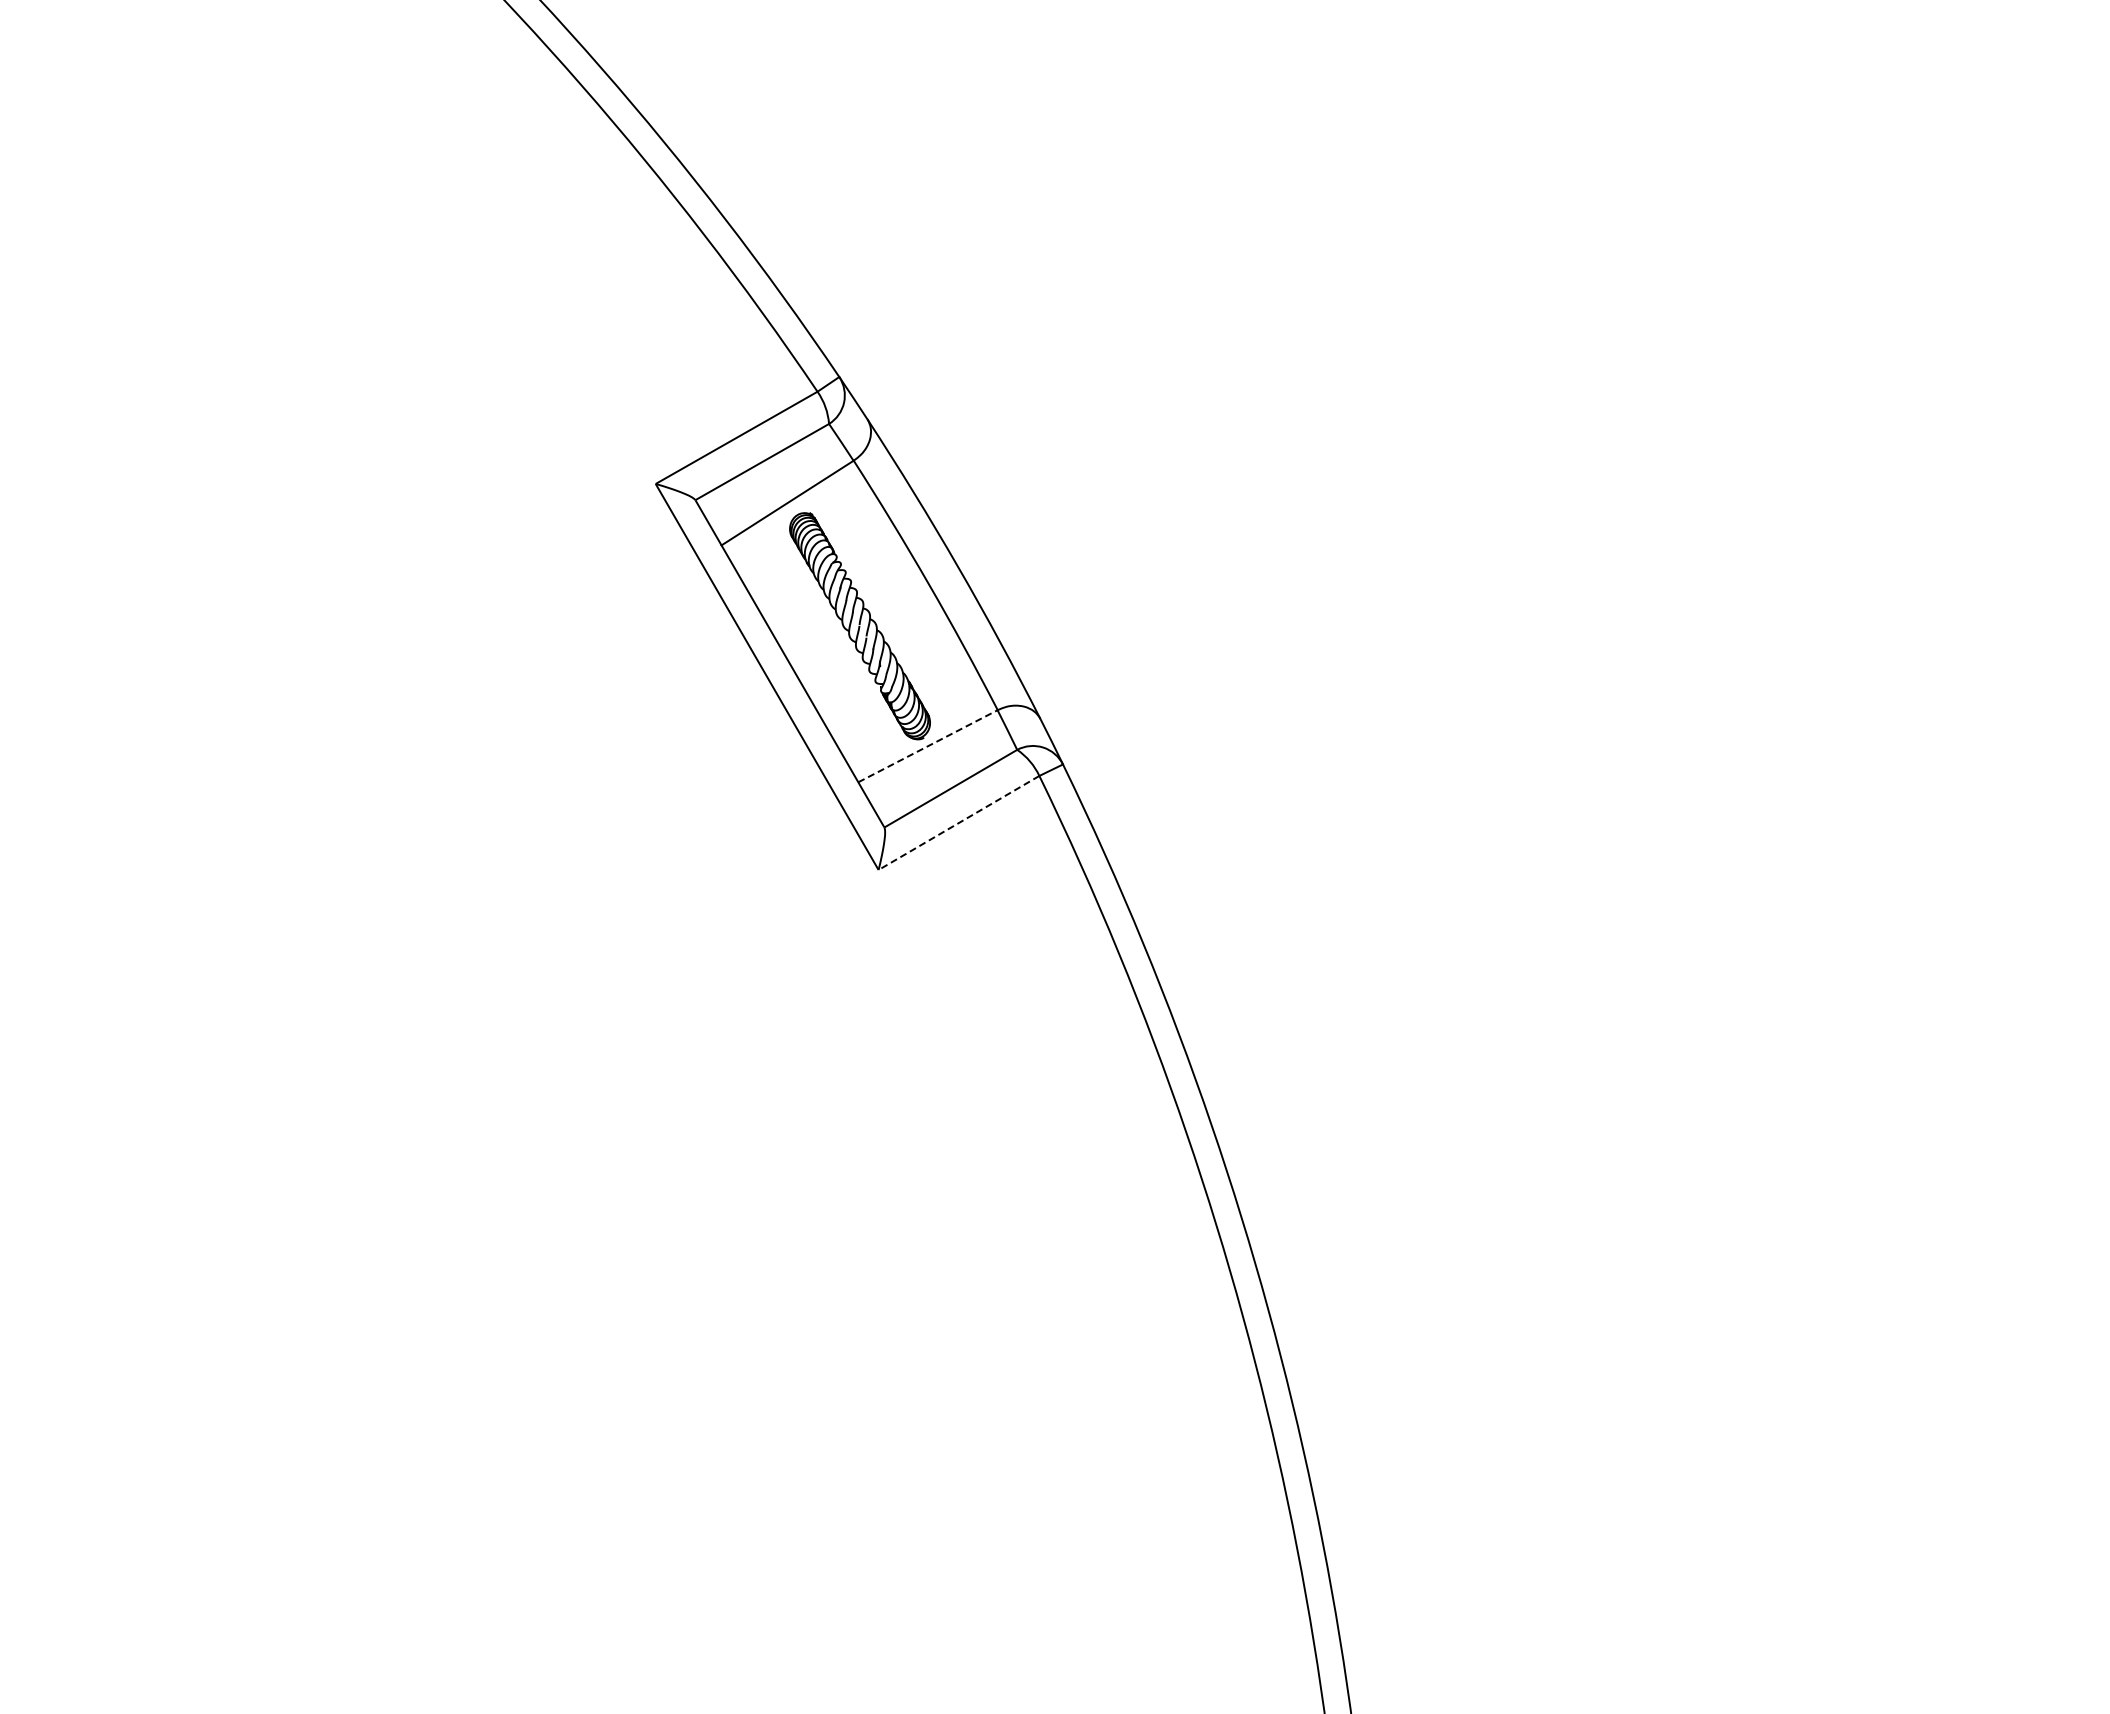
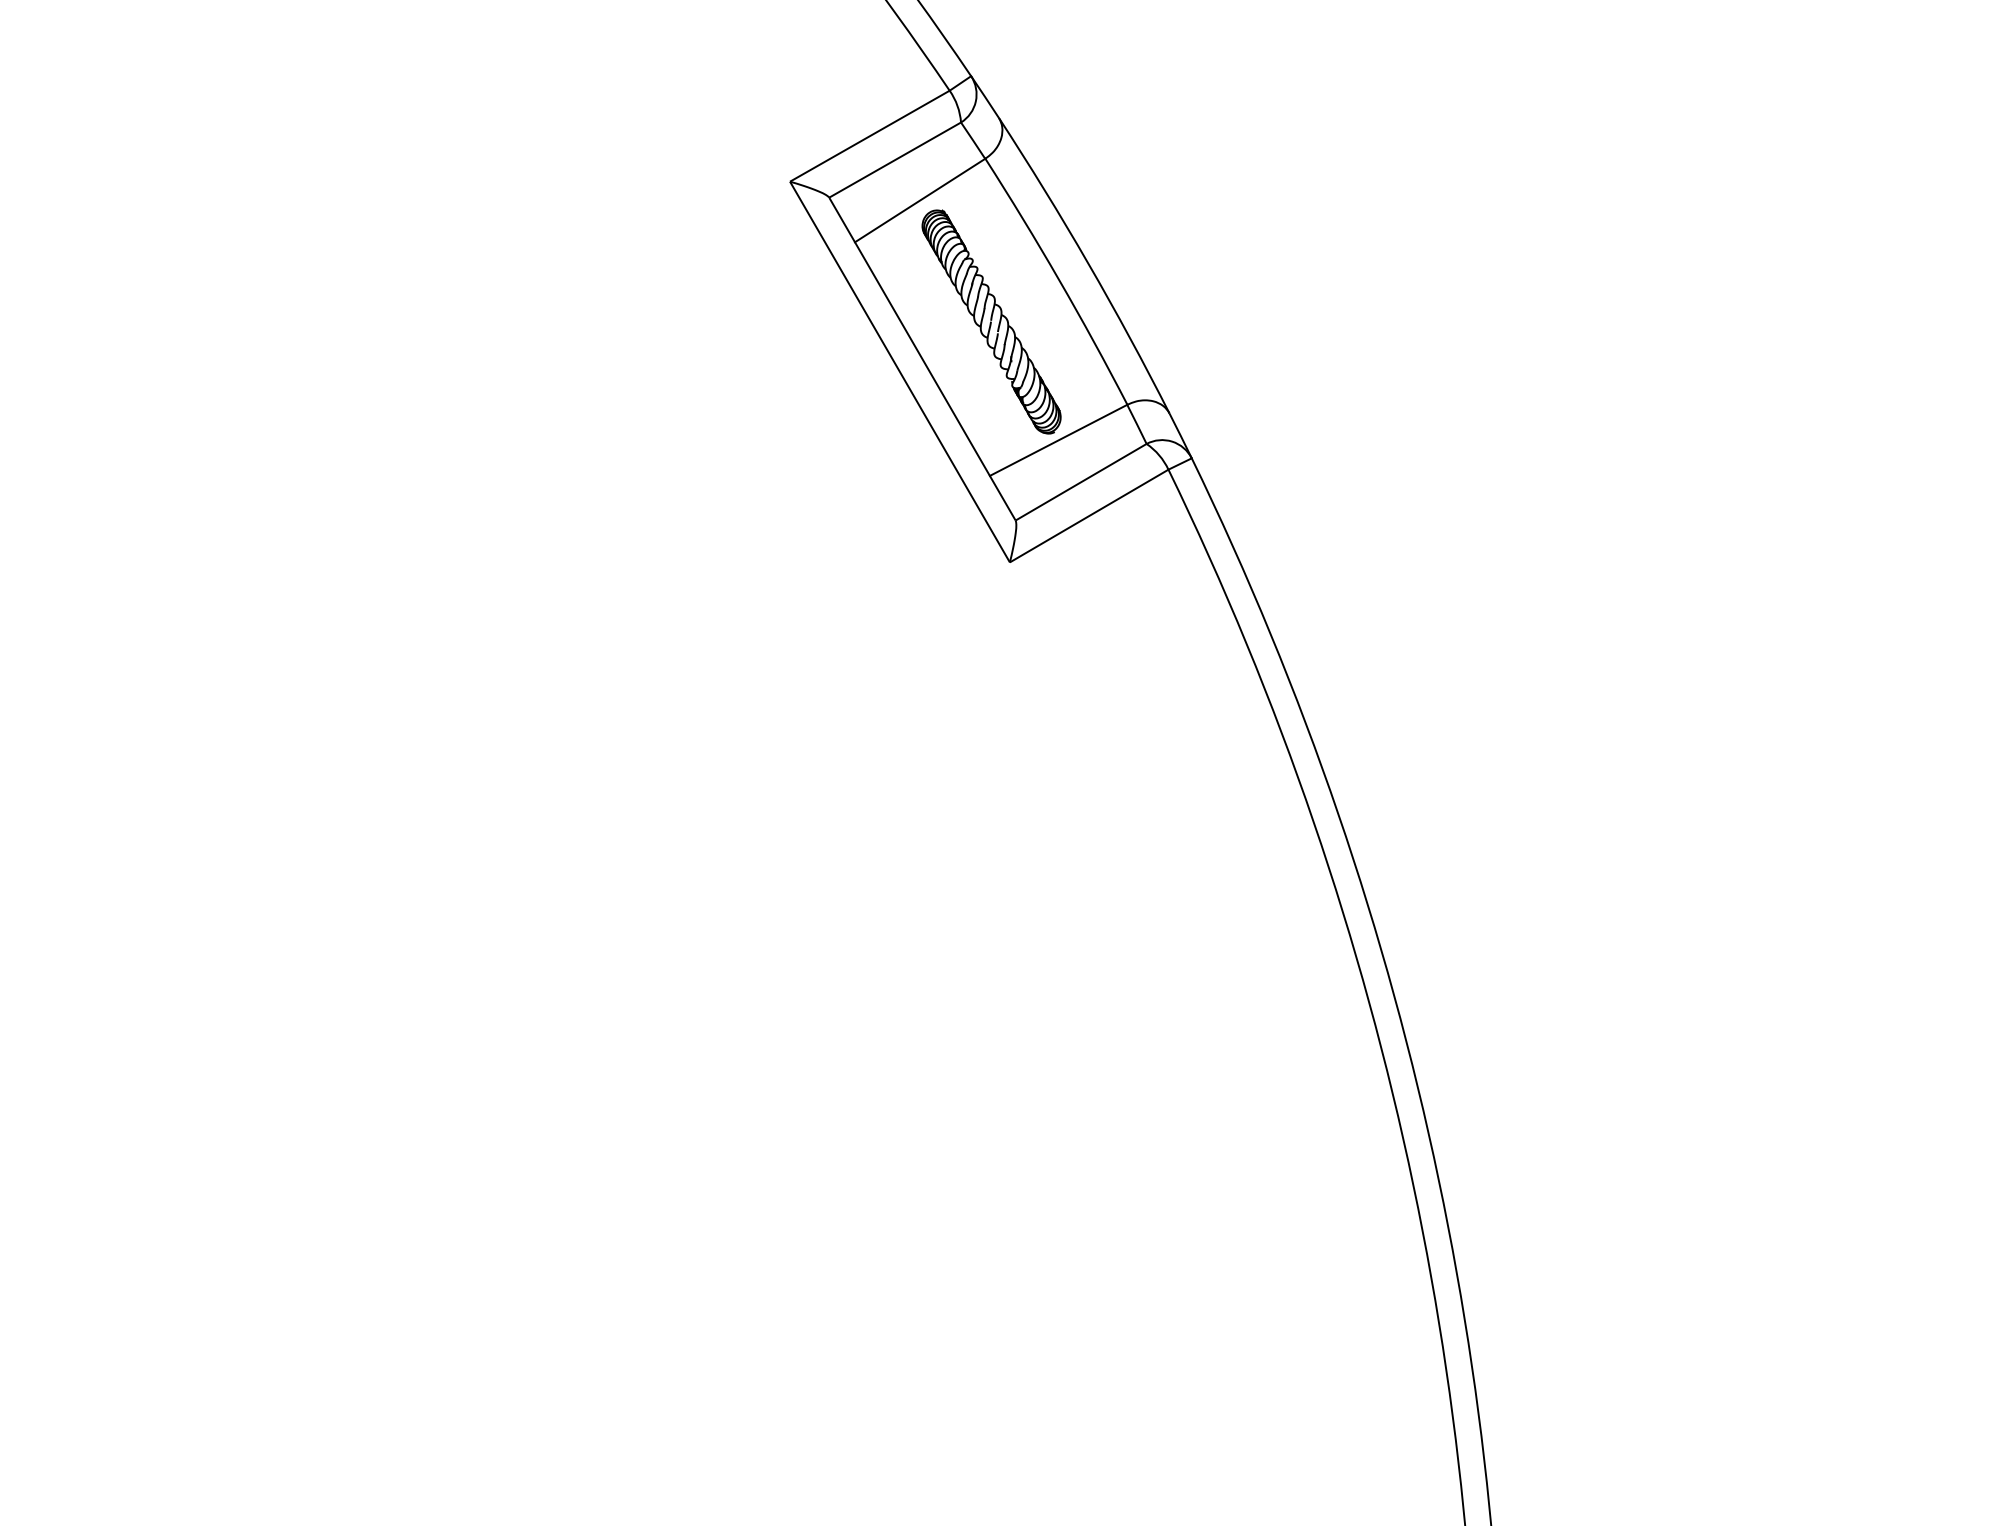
line: (928, 746) -> (1059, 440), dashed -> solid
line: (959, 822) -> (1089, 515), dashed -> solid

